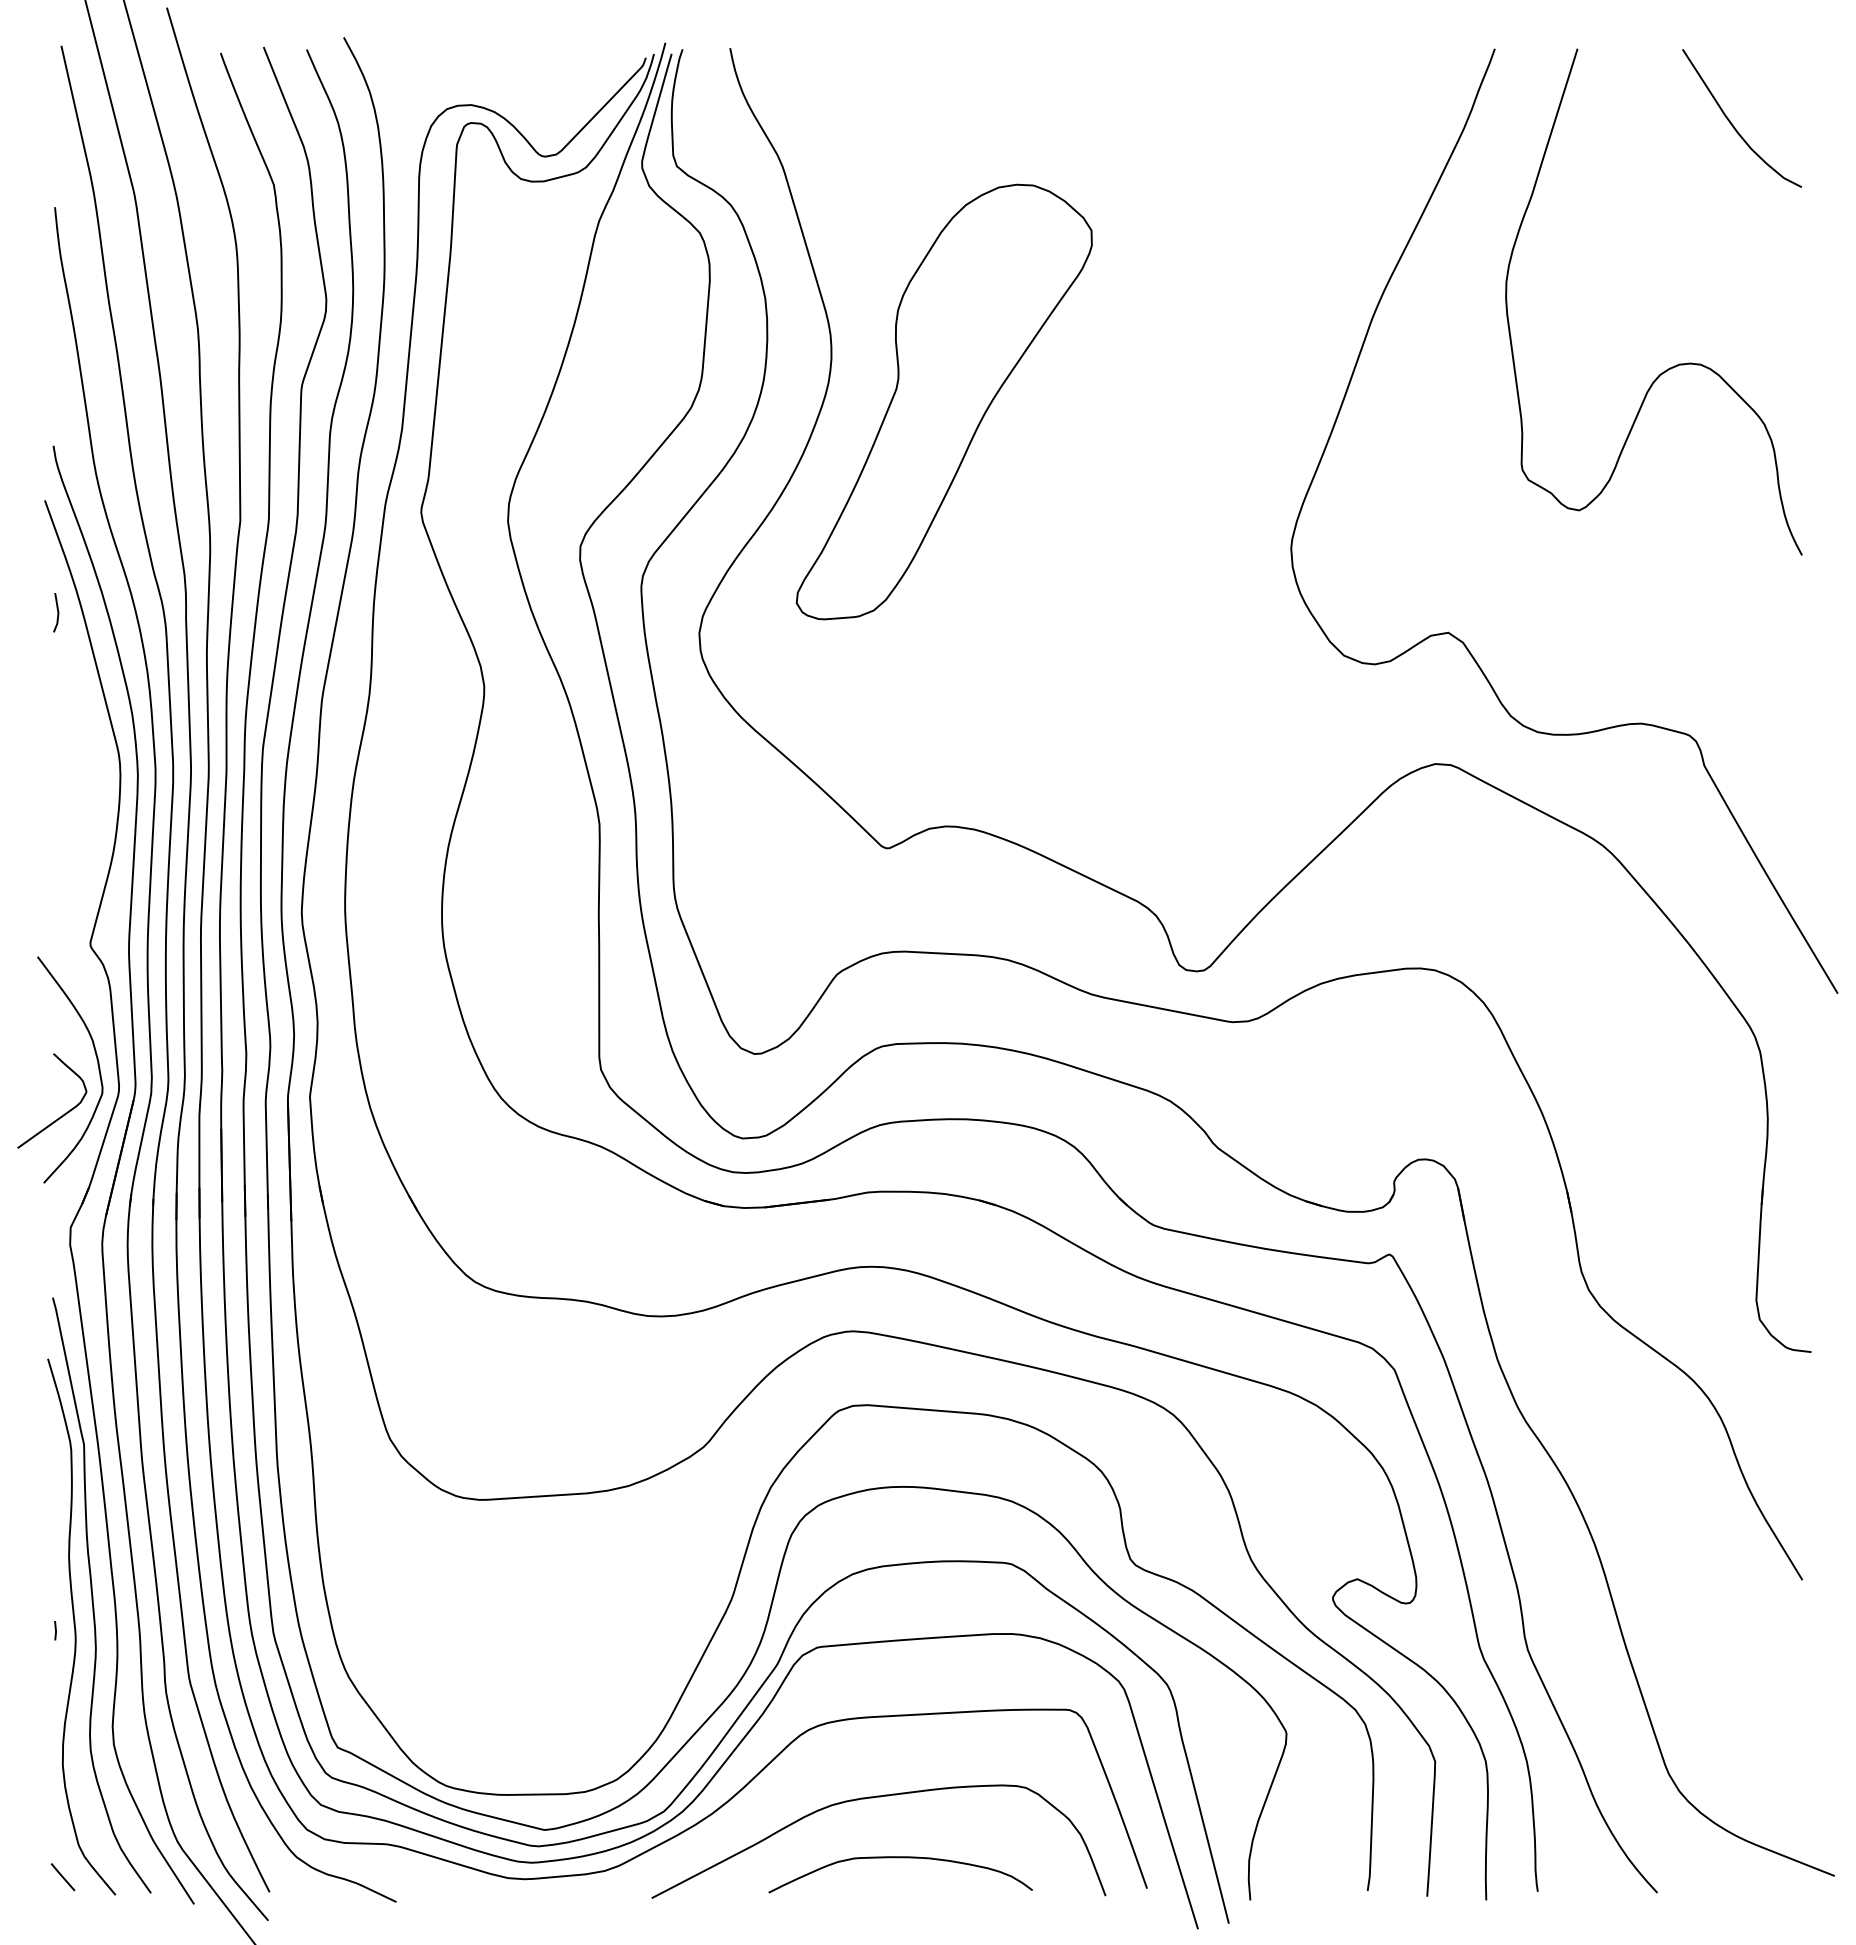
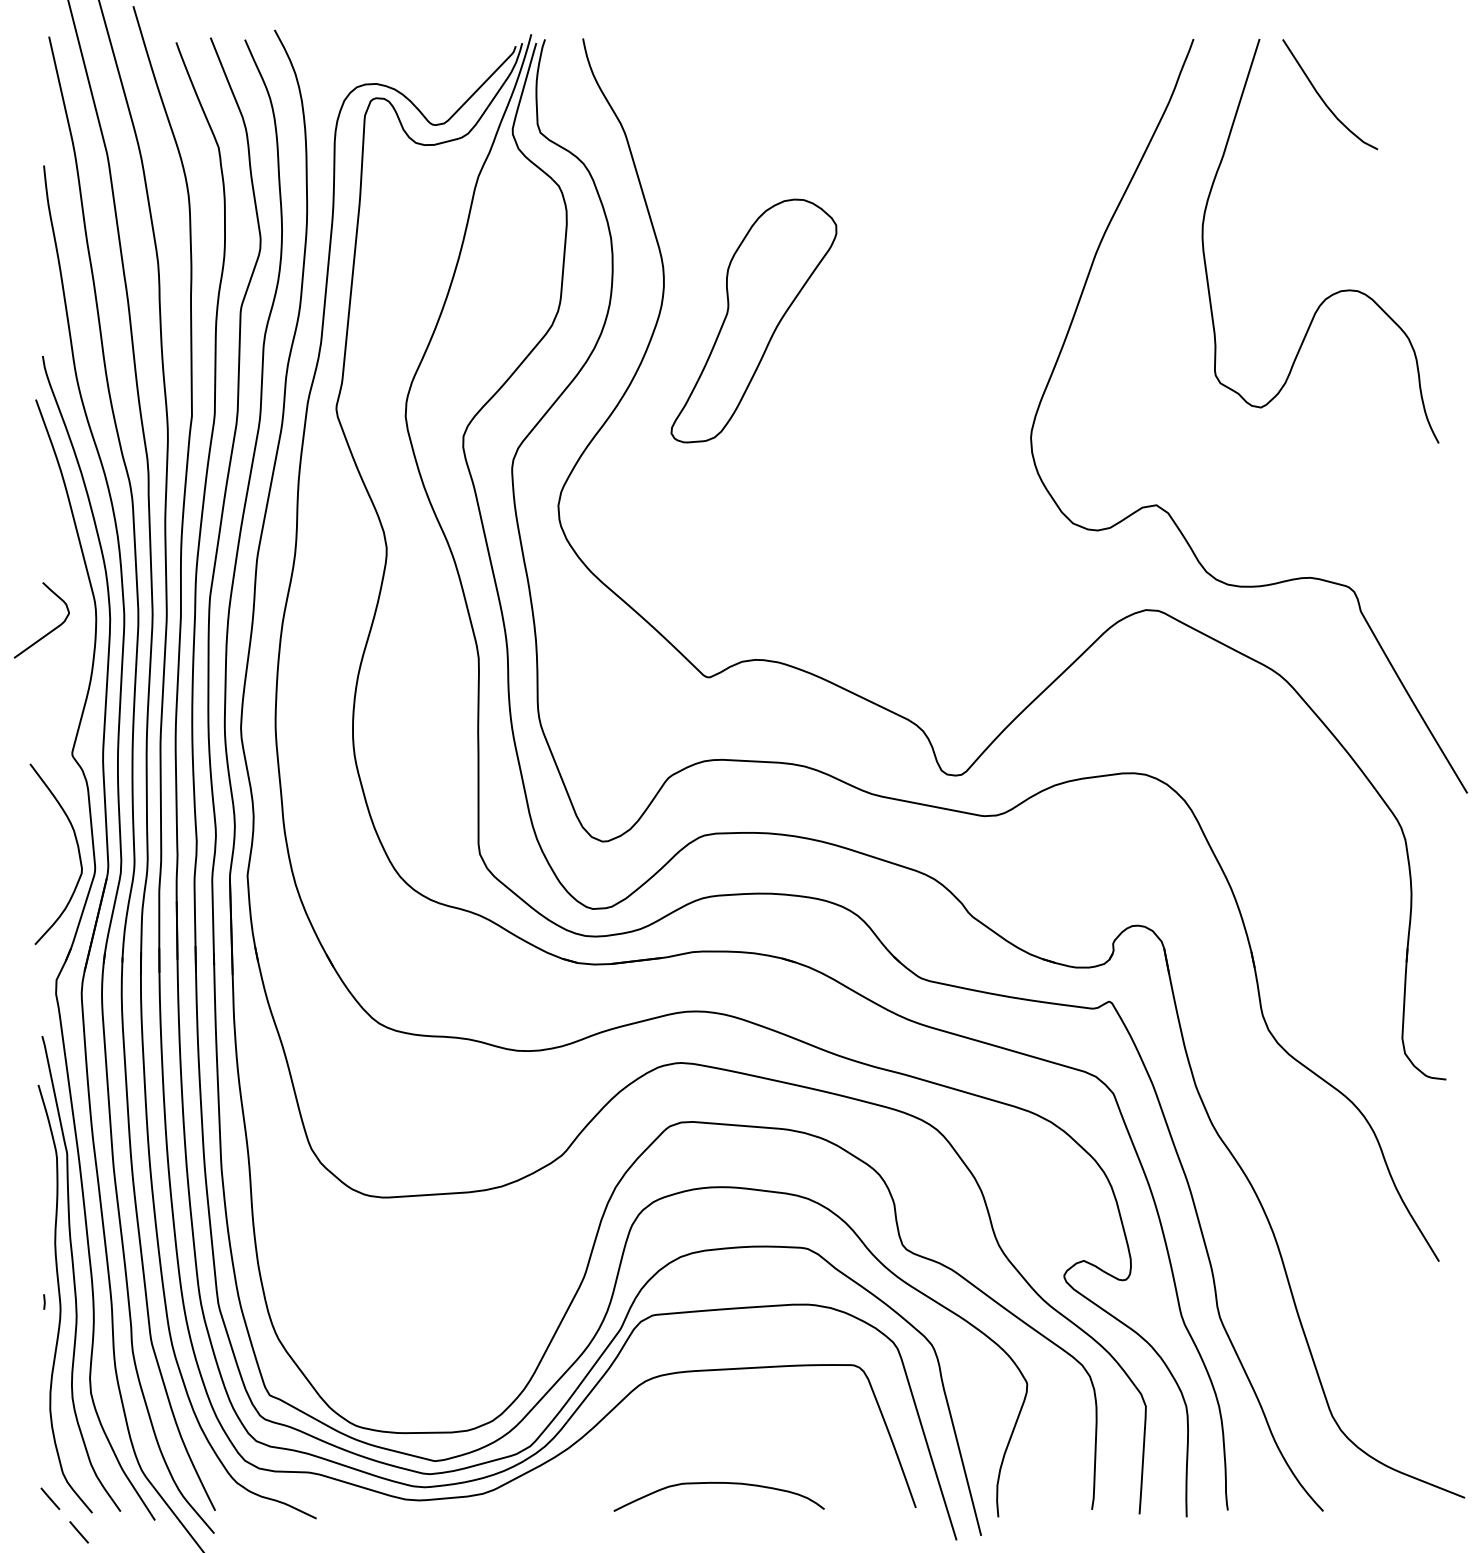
curve: (1732, 123) -> (1322, 98), moved
part: (943, 401) -> (753, 320), size x0.7
line: (57, 612) -> (45, 489), removed
curve: (61, 1115) -> (49, 631), moved
curve: (873, 1798) -> (697, 1435), removed
line: (98, 1919) -> (78, 1532), added

